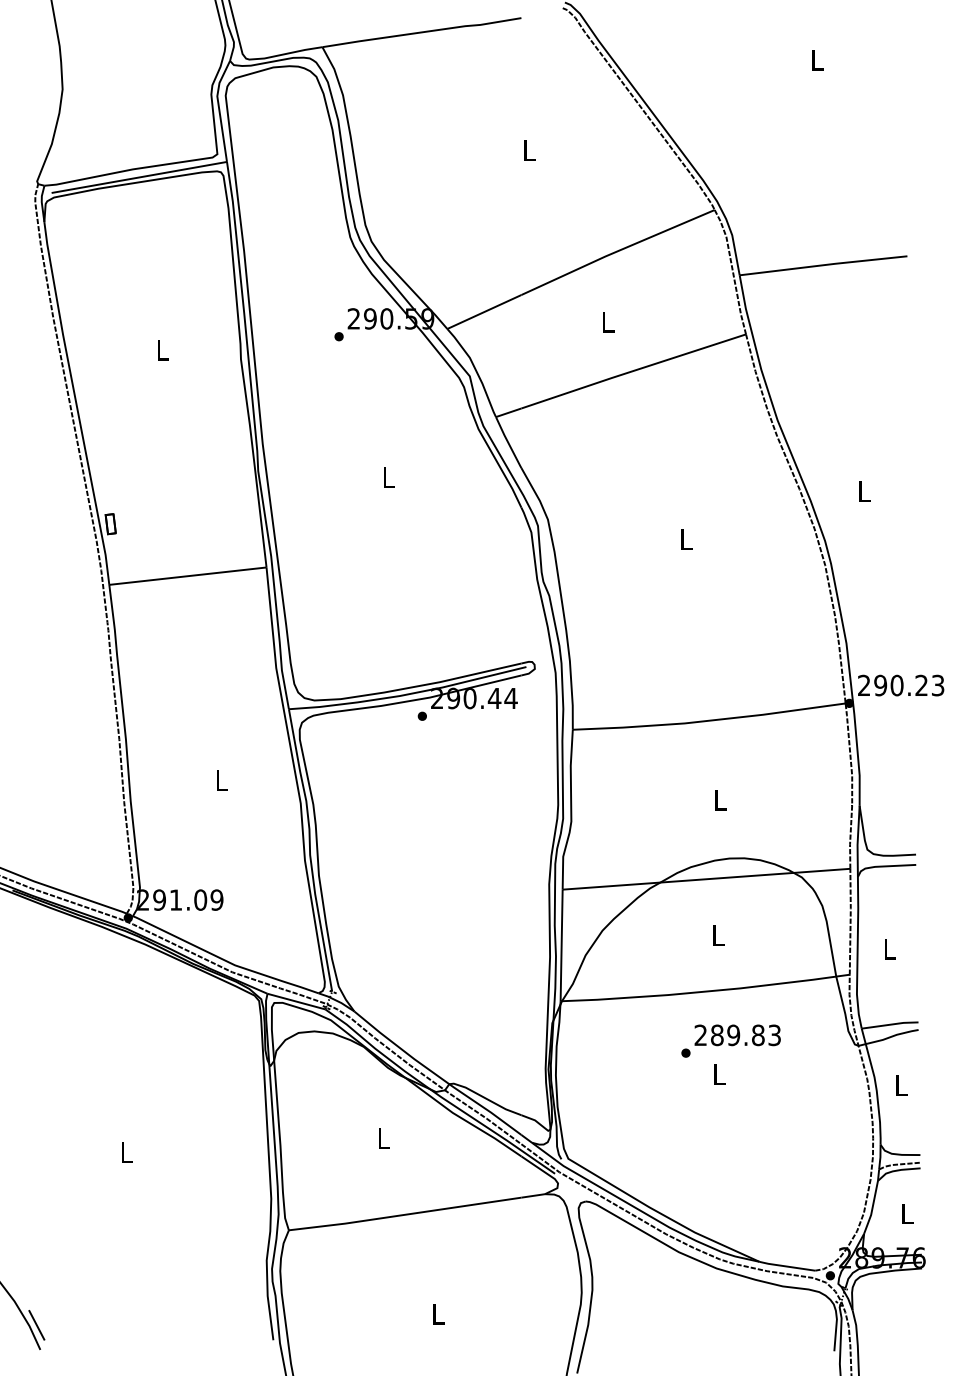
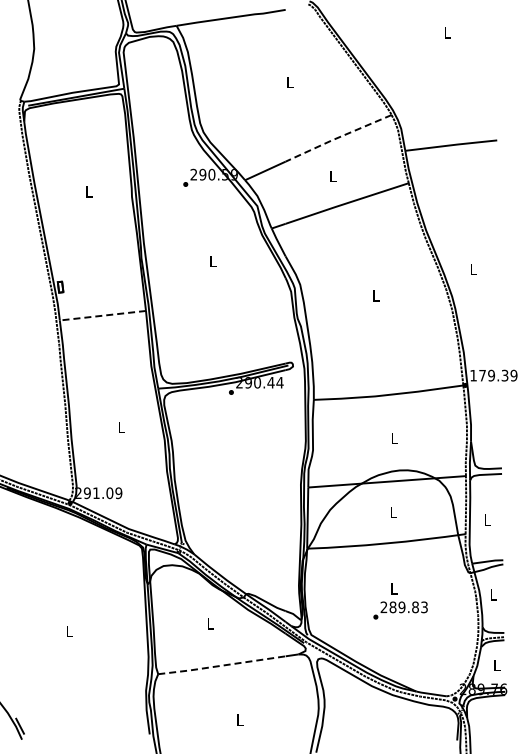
line: (617, 250) -> (338, 137), solid -> dashed
line: (187, 575) -> (102, 315), solid -> dashed
text: (900, 685) -> (493, 375), 290.23 -> 179.39
text: (730, 1041) -> (400, 610), moved
line: (404, 1214) -> (221, 665), solid -> dashed

